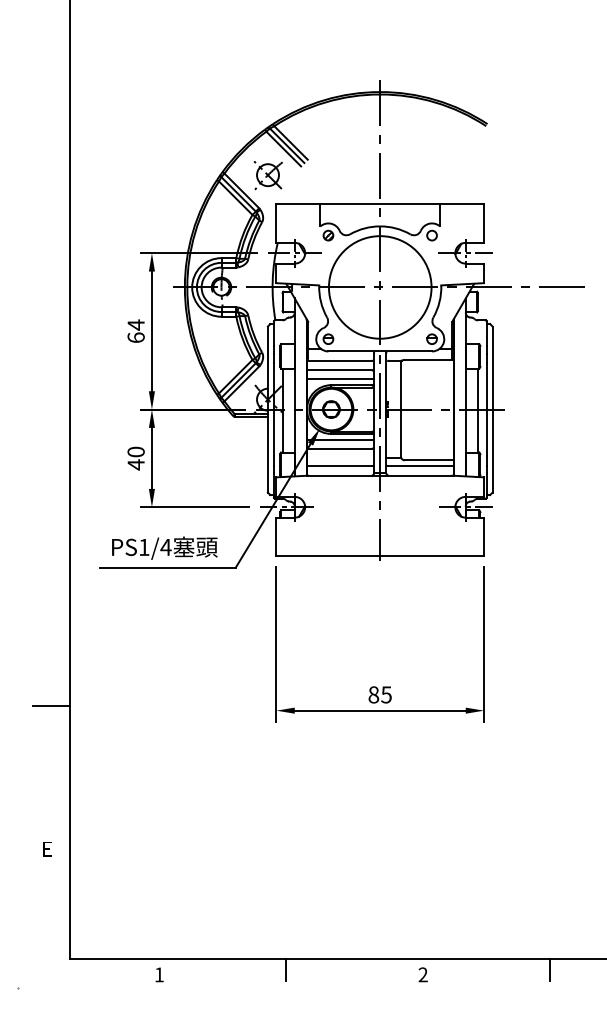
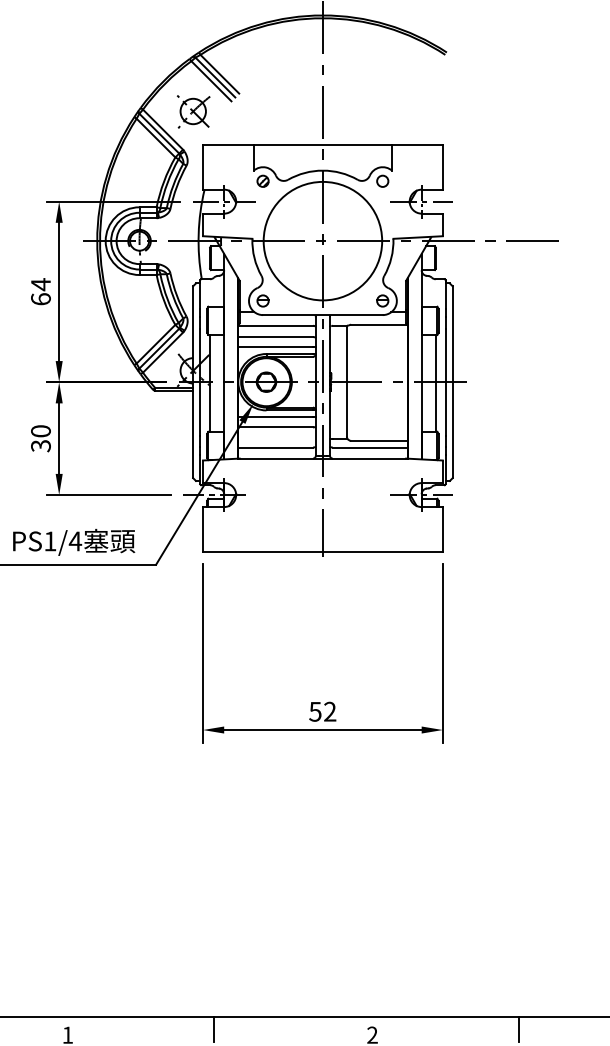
text: (135, 464) -> (40, 445), 40 -> 30
text: (379, 694) -> (322, 711), 85 -> 52

